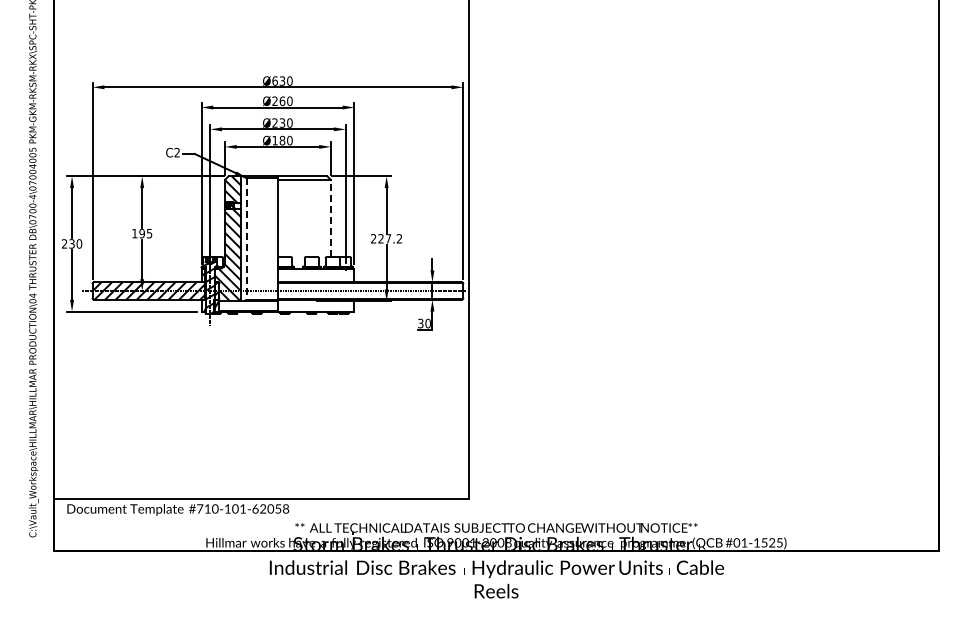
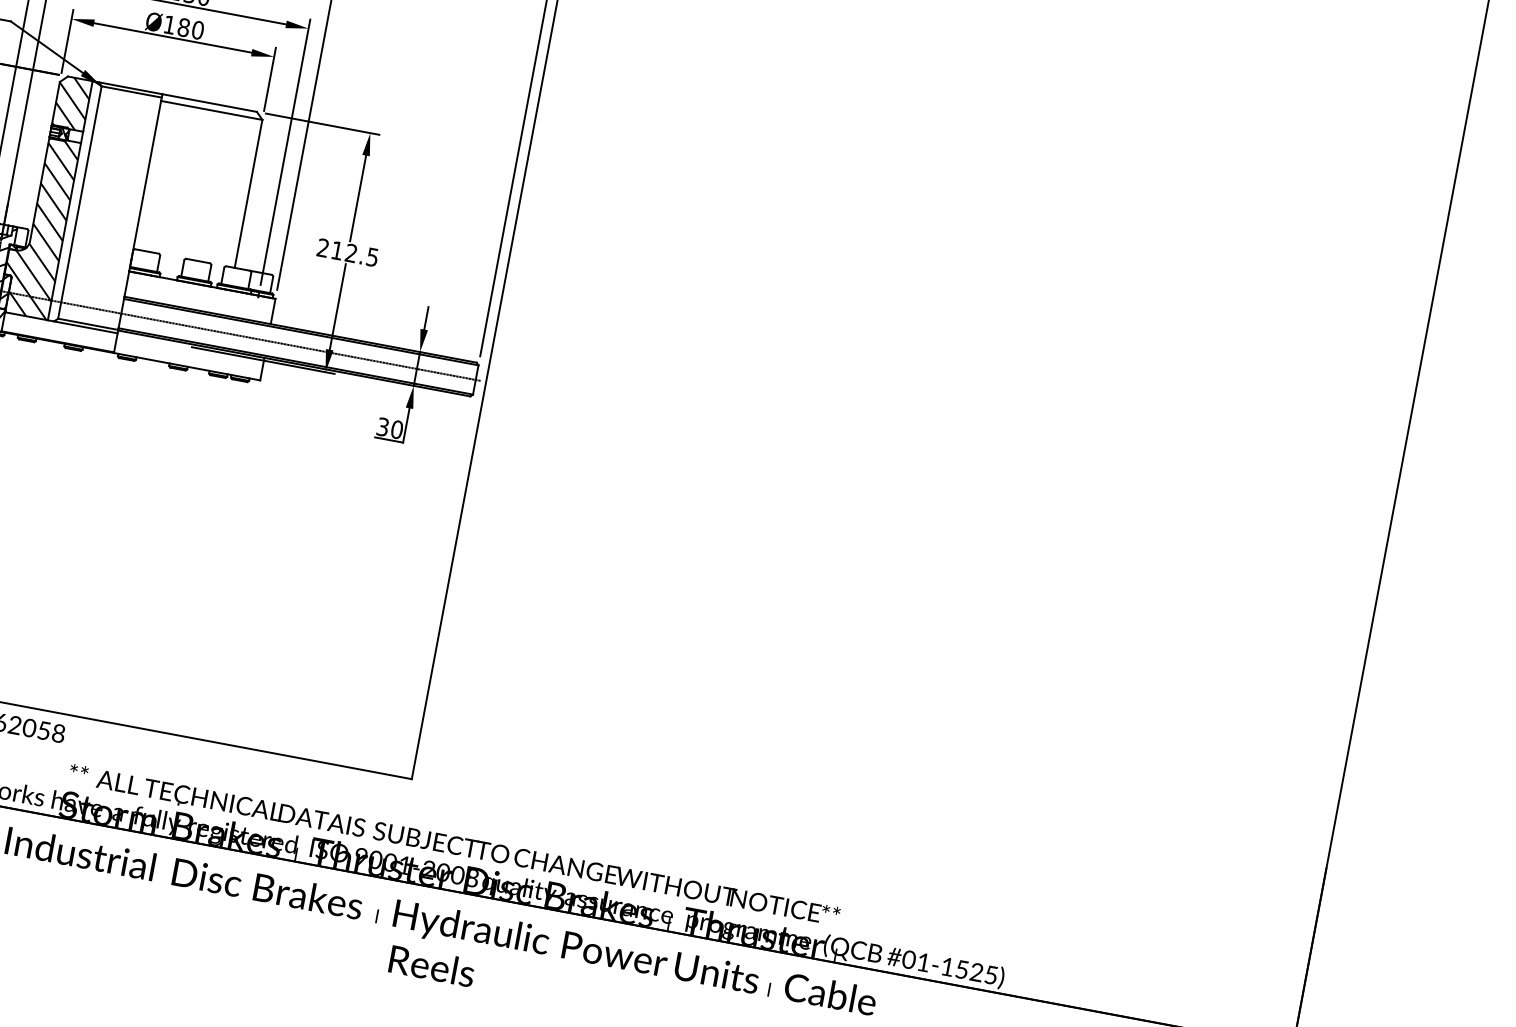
line: (330, 218) -> (247, 193), dashed -> solid
line: (246, 238) -> (79, 201), dashed -> solid
text: (390, 238) -> (355, 253), 227.2 -> 212.5

